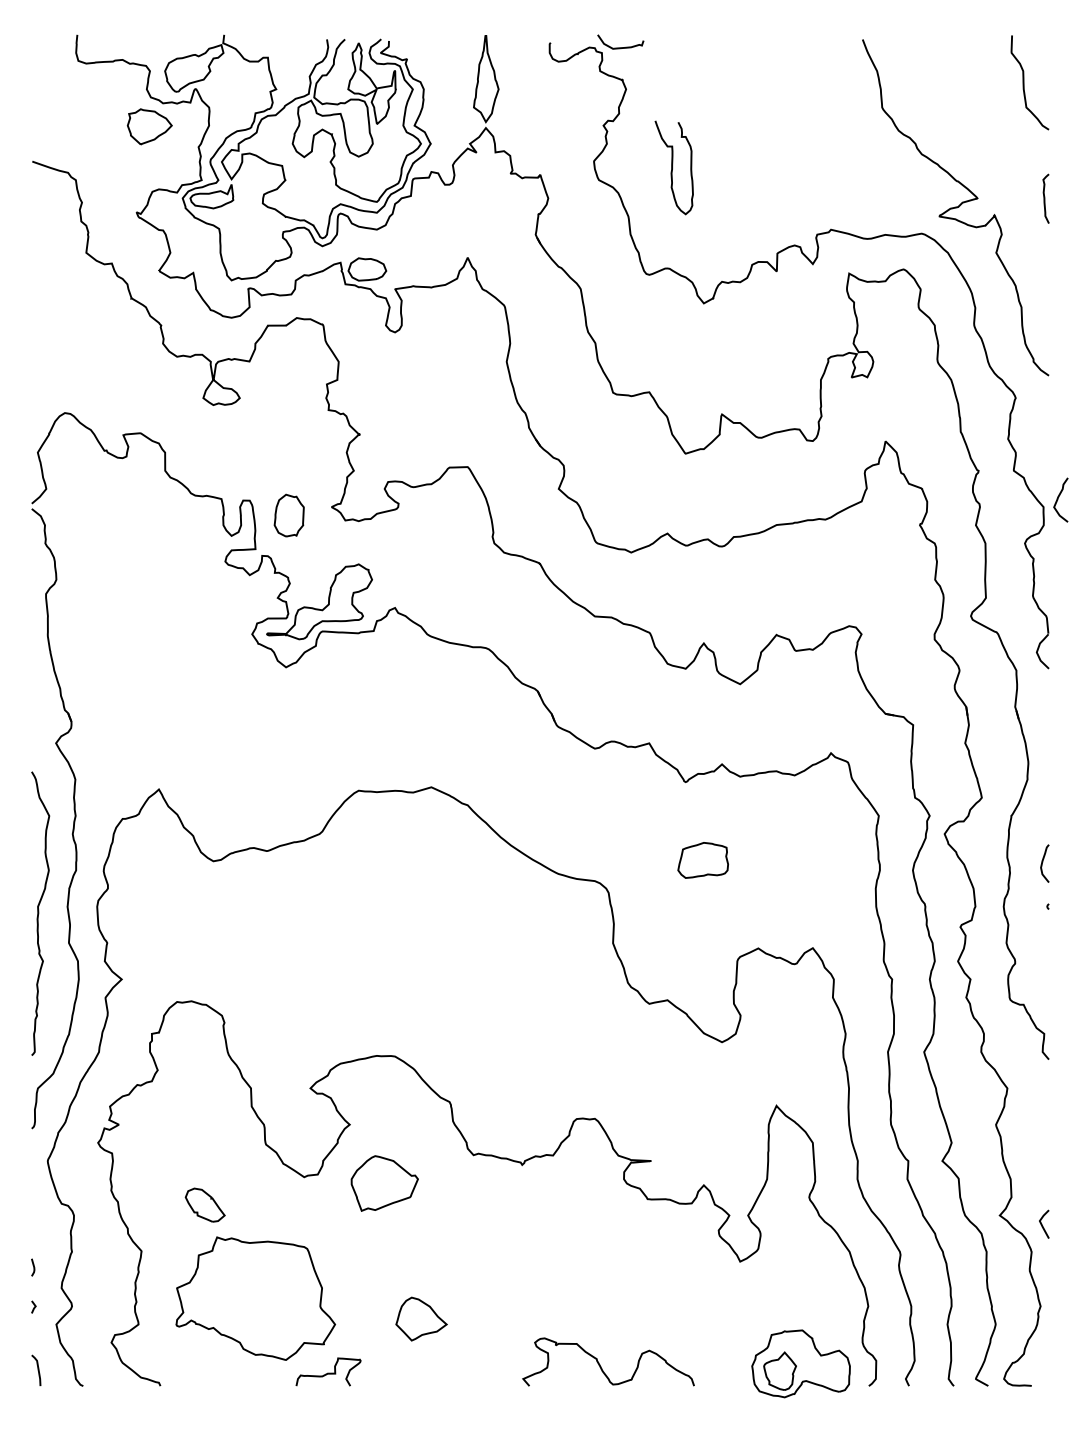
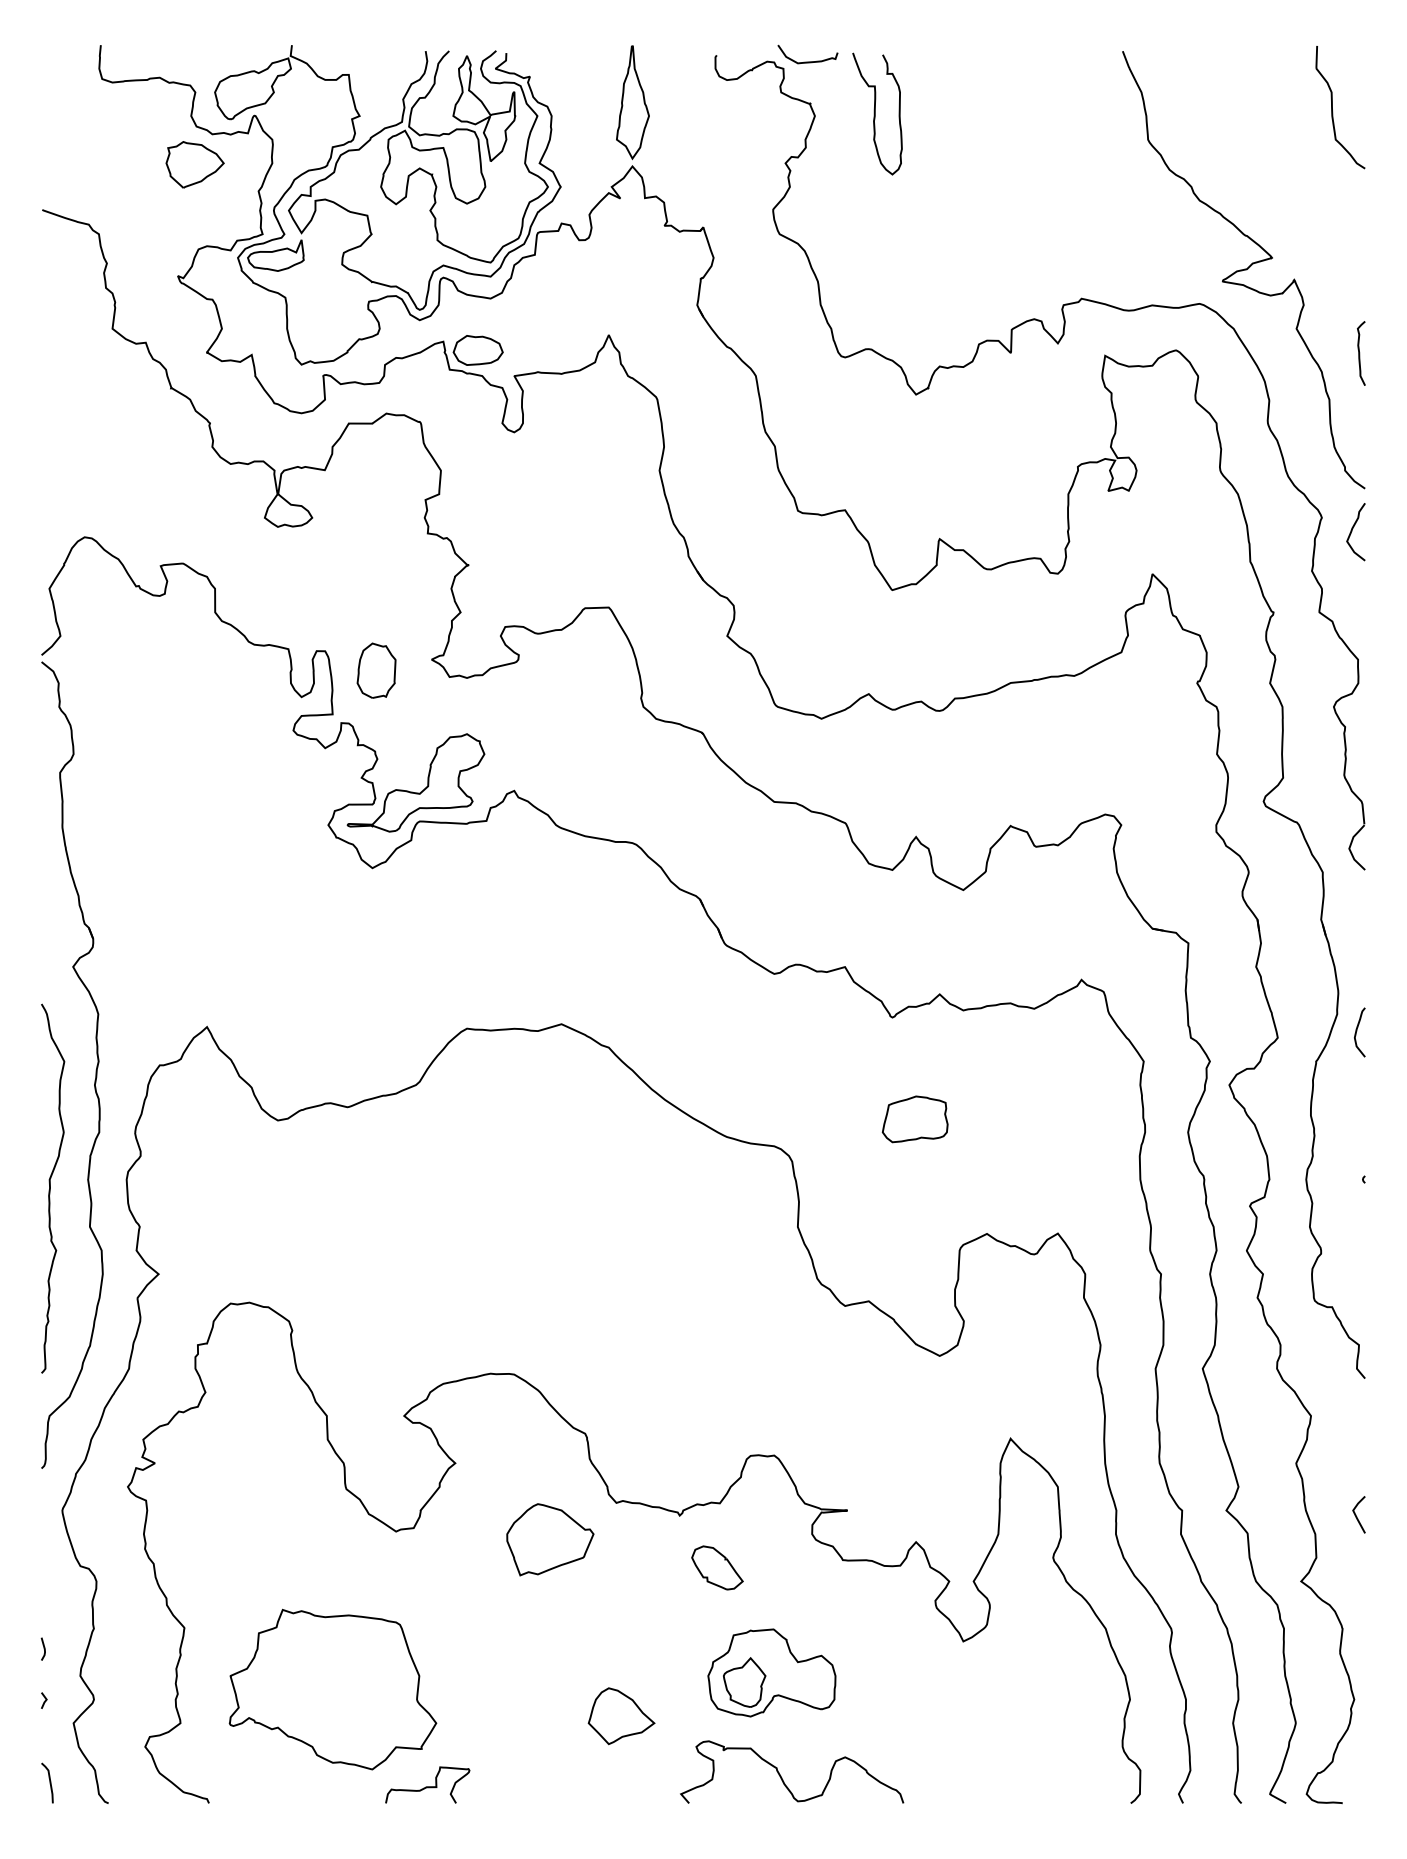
curve: (672, 167) -> (875, 113), moved
curve: (1045, 198) -> (1360, 353), moved
curve: (1058, 499) -> (1352, 531), moved
curve: (1043, 862) -> (1358, 1030), moved
part: (384, 1183) -> (549, 1539), moved
part: (204, 1204) -> (716, 1567), moved
line: (1042, 1224) -> (1356, 1515), moved
part: (421, 1318) -> (621, 1715), moved
part: (800, 1363) -> (771, 1672), moved

